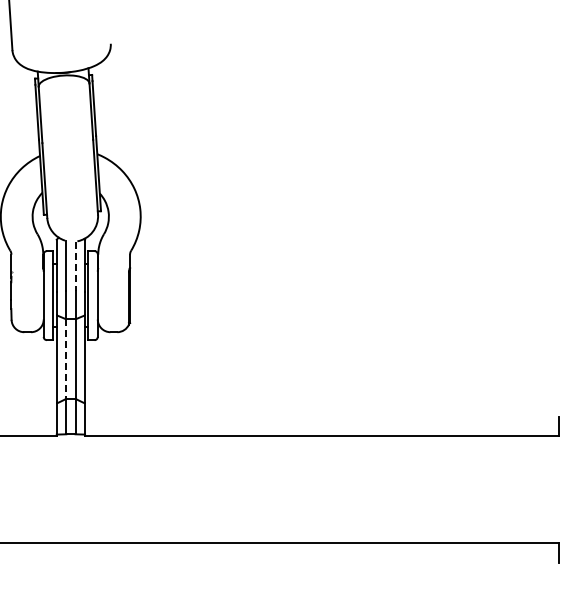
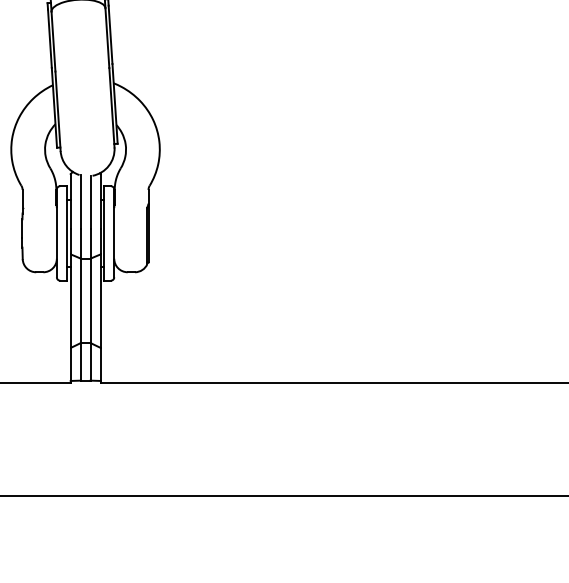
line: (75, 266) -> (90, 202), dashed -> solid
line: (66, 359) -> (81, 301), dashed -> solid

